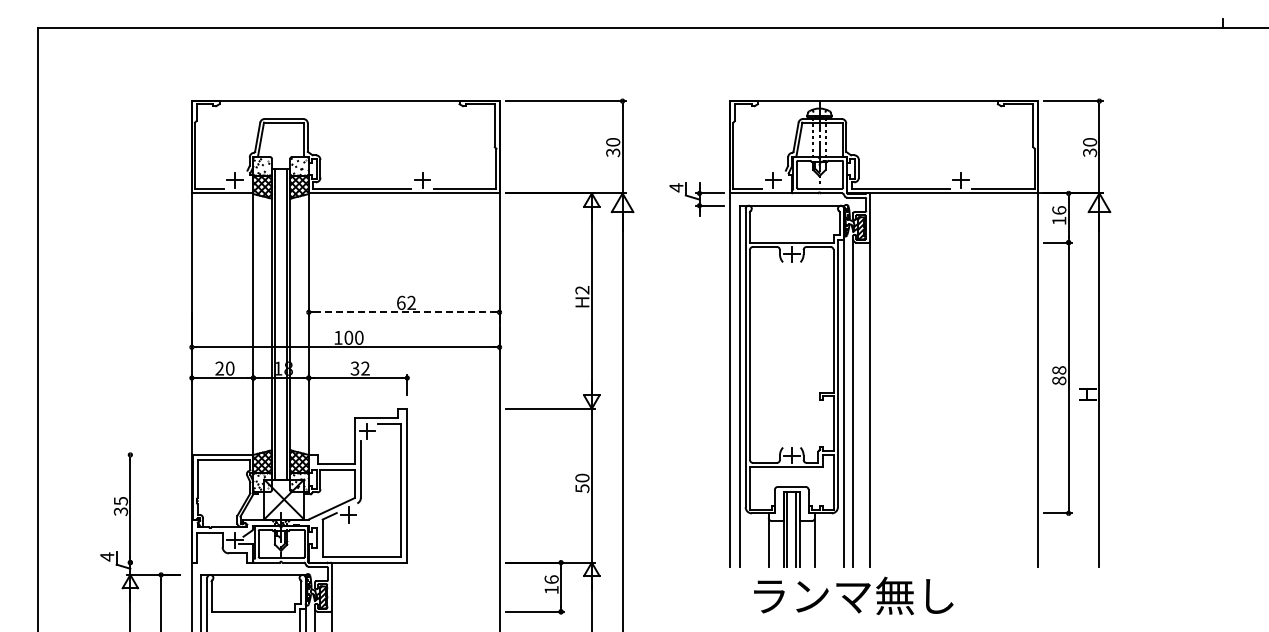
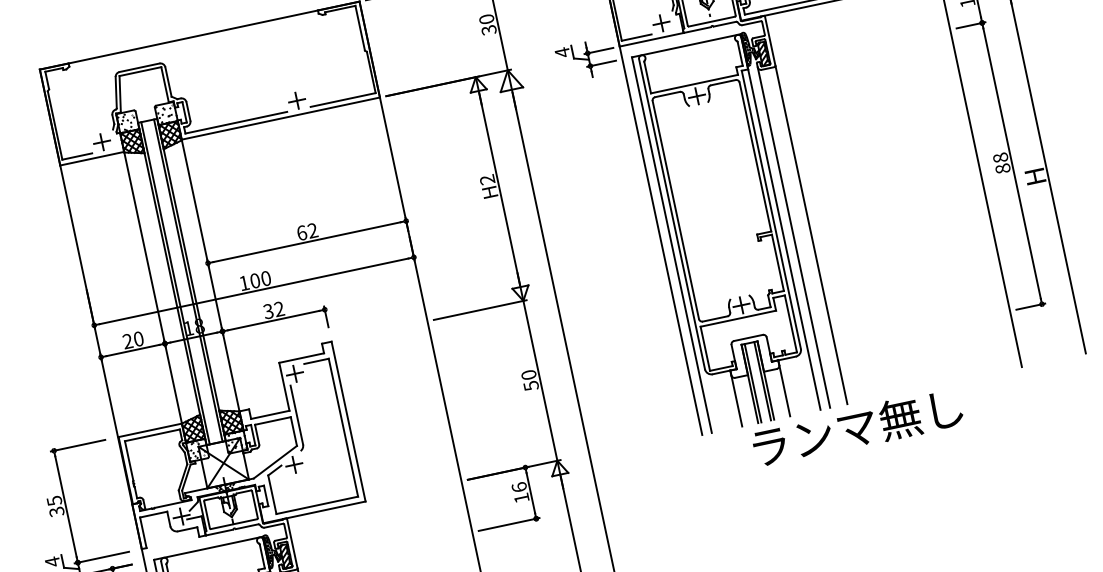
line: (404, 312) -> (307, 242), dashed -> solid
line: (153, 454) -> (78, 445), added
line: (153, 562) -> (101, 557), added
text: (853, 595) -> (857, 427), moved

